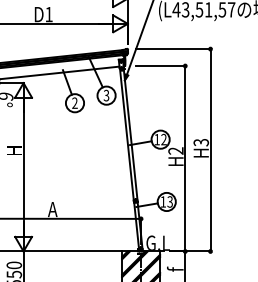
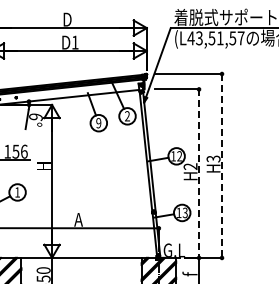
text: (106, 95) -> (127, 116), 3 -> 2
text: (74, 103) -> (98, 123), 2 -> 9
line: (211, 149) -> (222, 165), solid -> dashed
line: (185, 159) -> (199, 174), solid -> dashed

